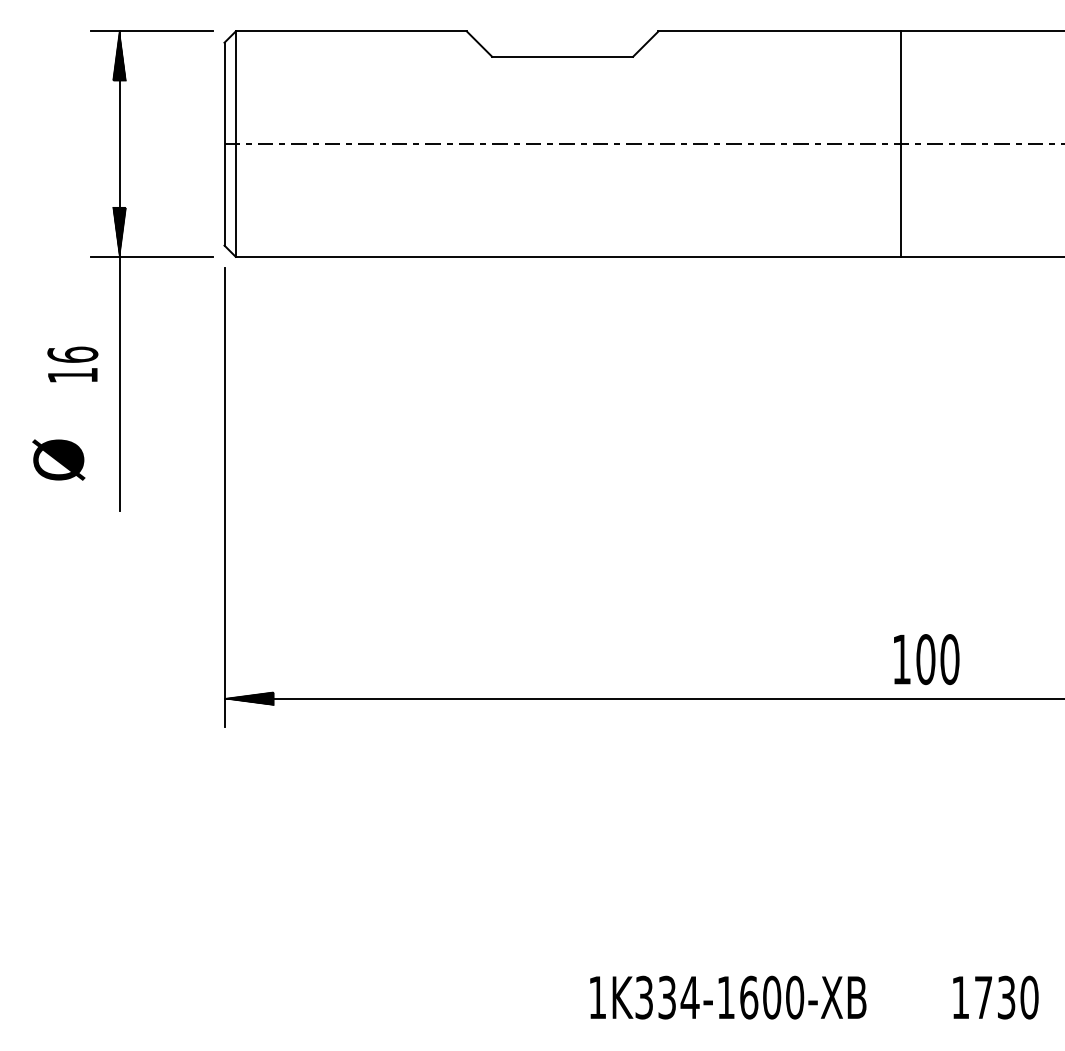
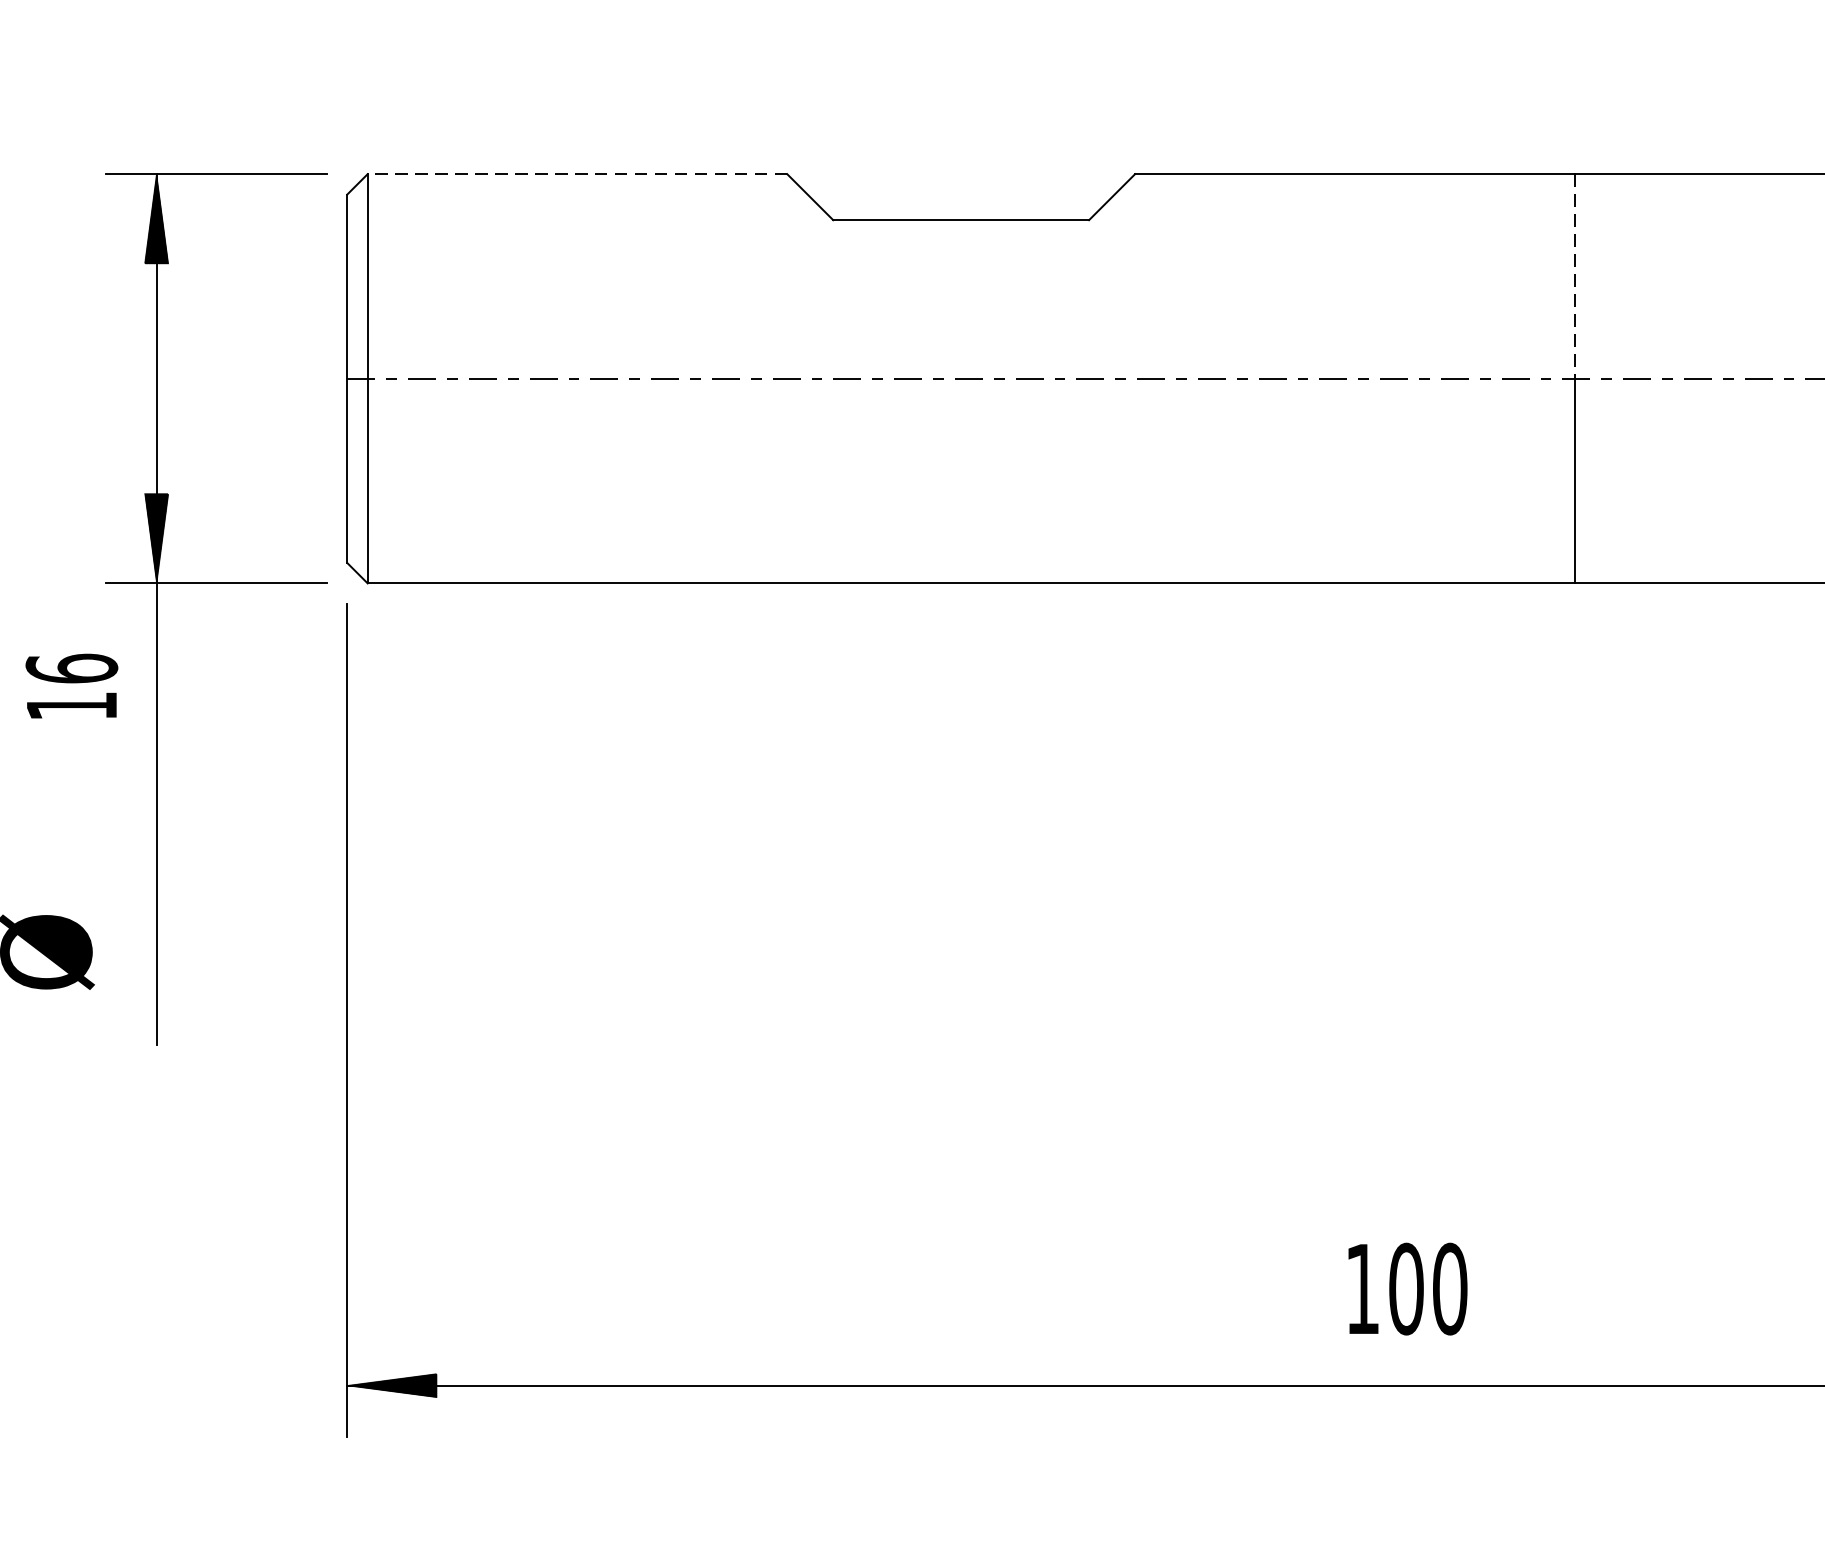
line: (351, 31) -> (577, 174), solid -> dashed
line: (900, 88) -> (1574, 277), solid -> dashed
text: (72, 364) -> (71, 686), moved
text: (926, 659) -> (1407, 1289), moved

